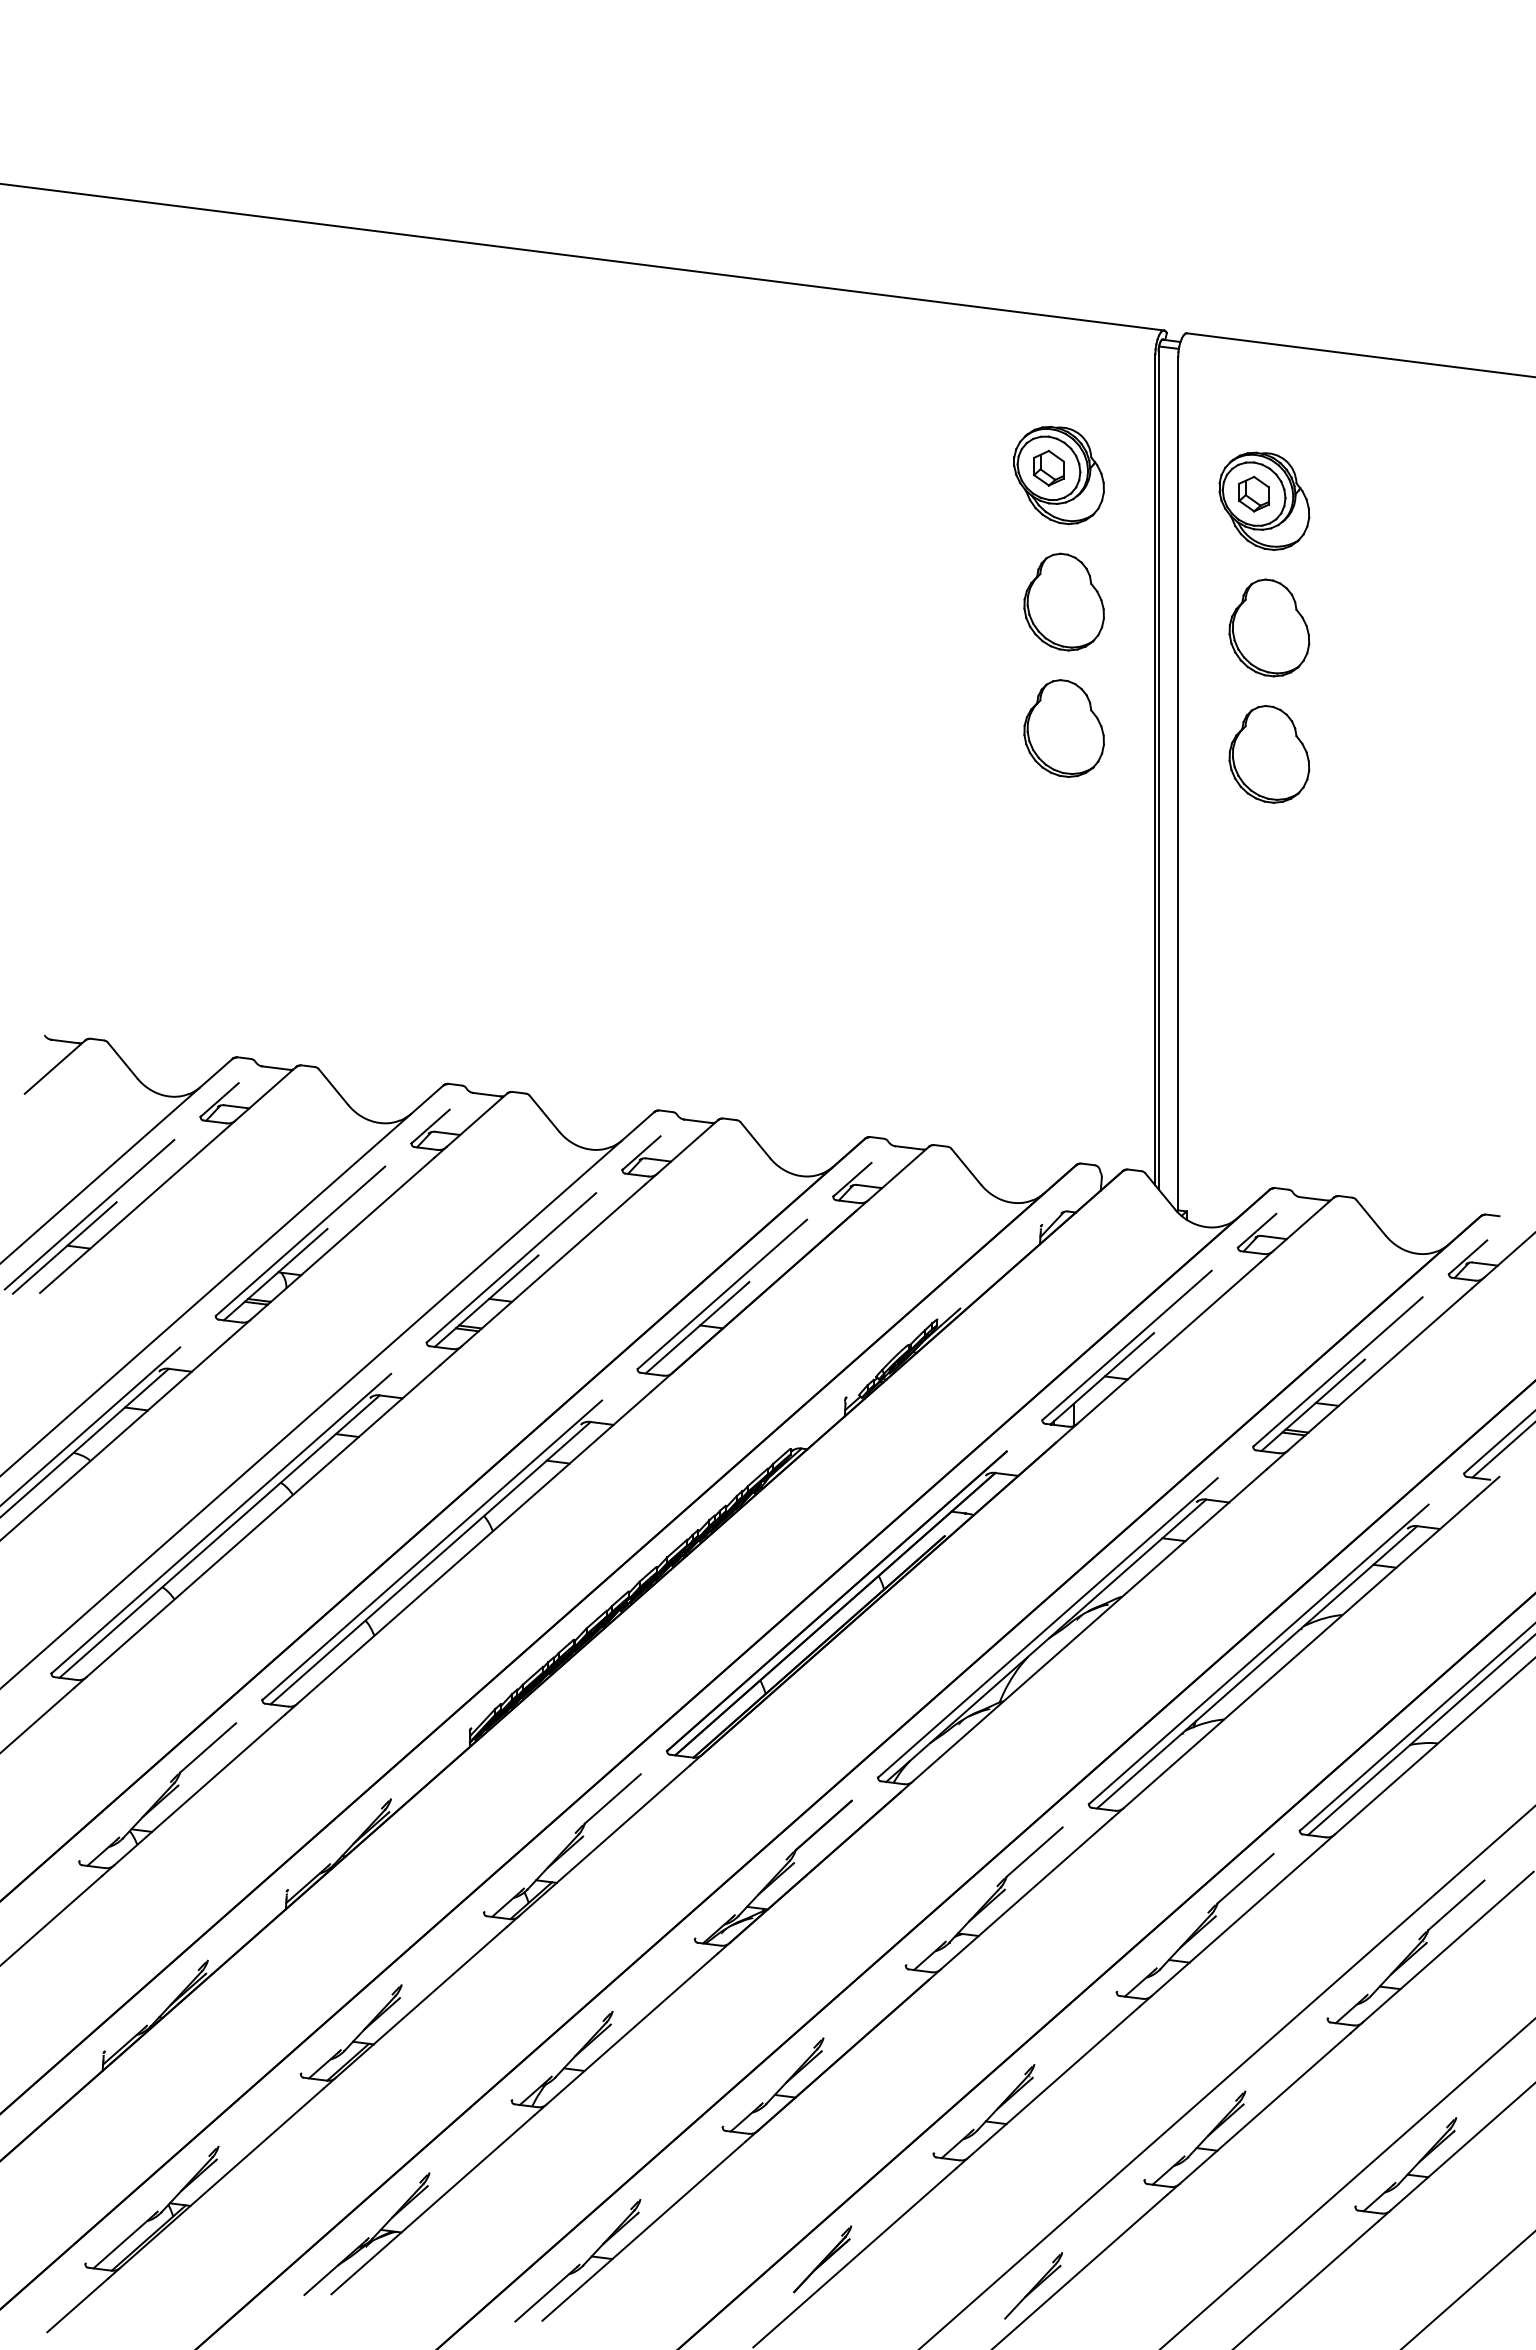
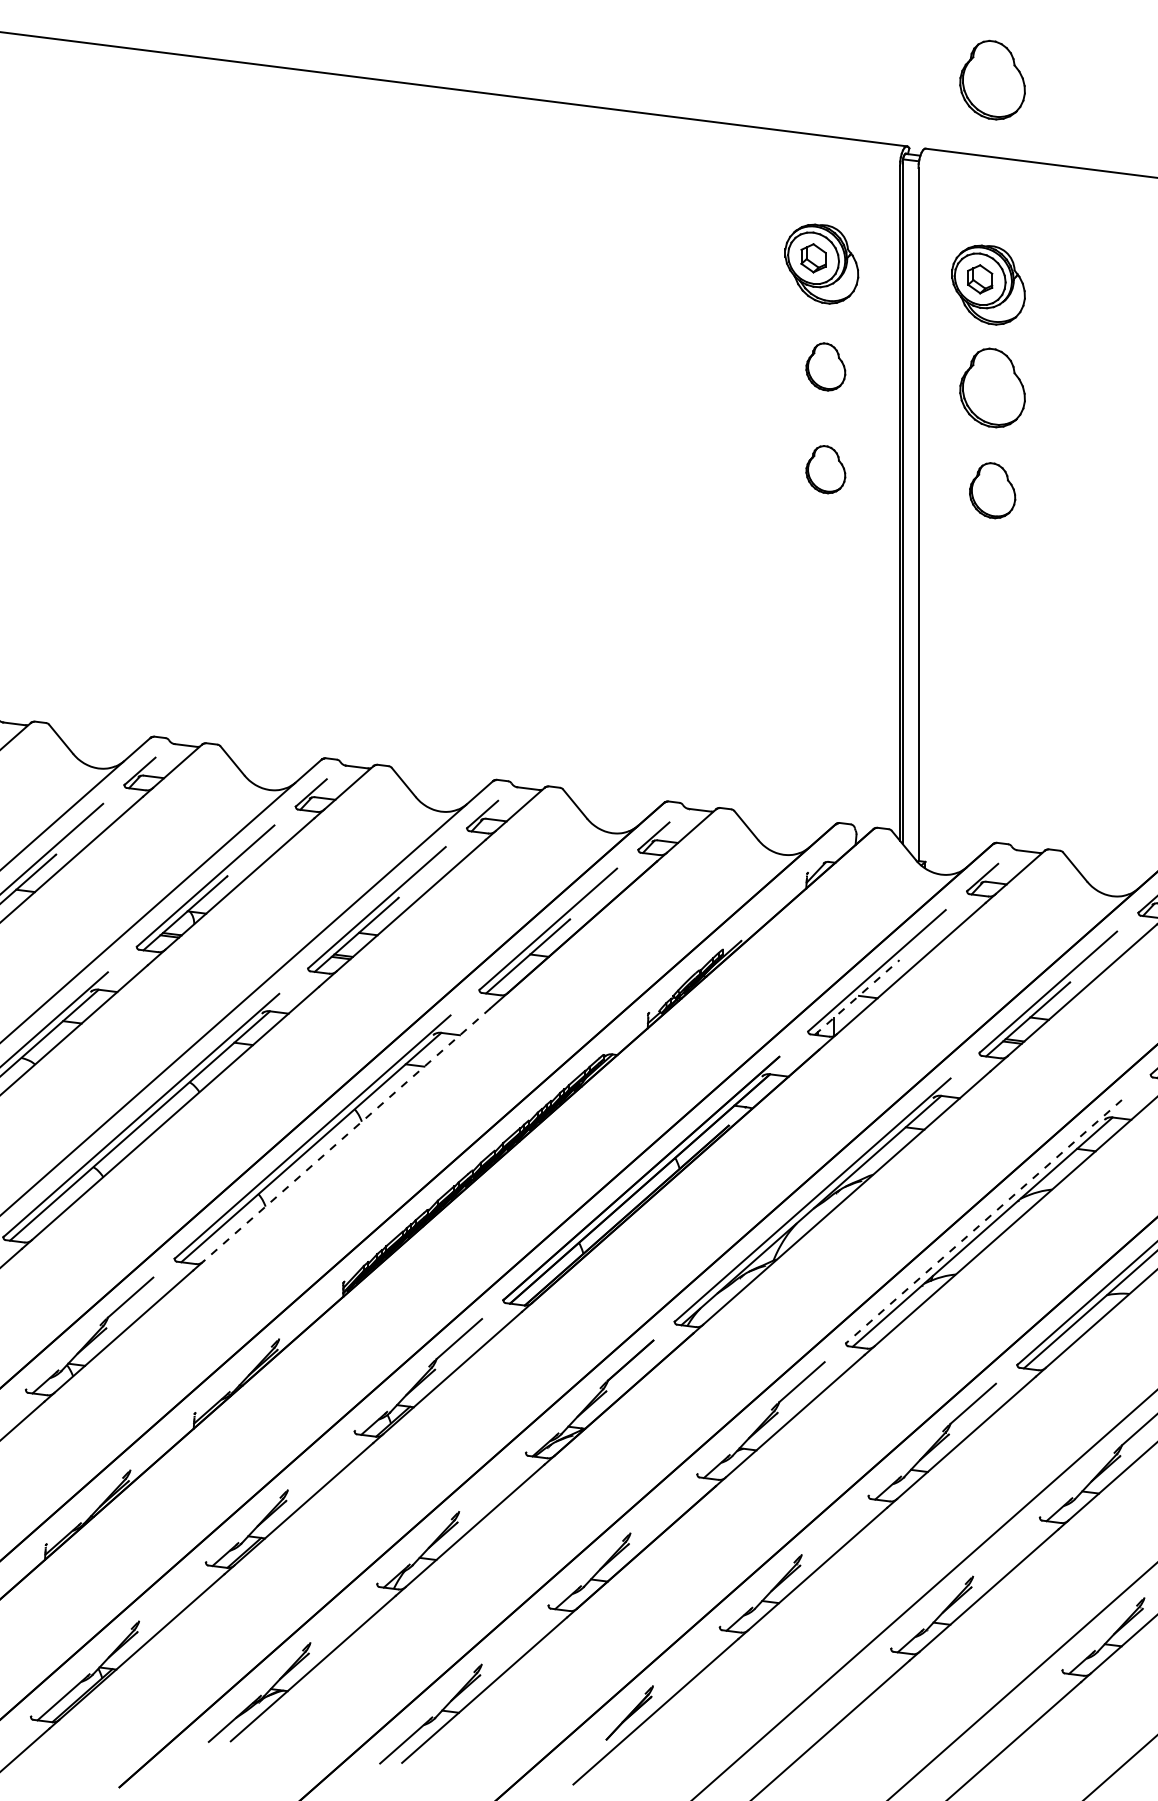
part: (1269, 248) -> (992, 79), added
part: (1063, 601) -> (825, 366), size x0.6
part: (1063, 728) -> (825, 469), size x0.6
part: (1269, 754) -> (992, 490), size x0.7
line: (1102, 1378) -> (857, 997), solid -> dashed
line: (474, 1547) -> (346, 1134), solid -> dashed
line: (1258, 1654) -> (983, 1221), solid -> dashed
part: (1033, 2285) -> (800, 1734), removed

